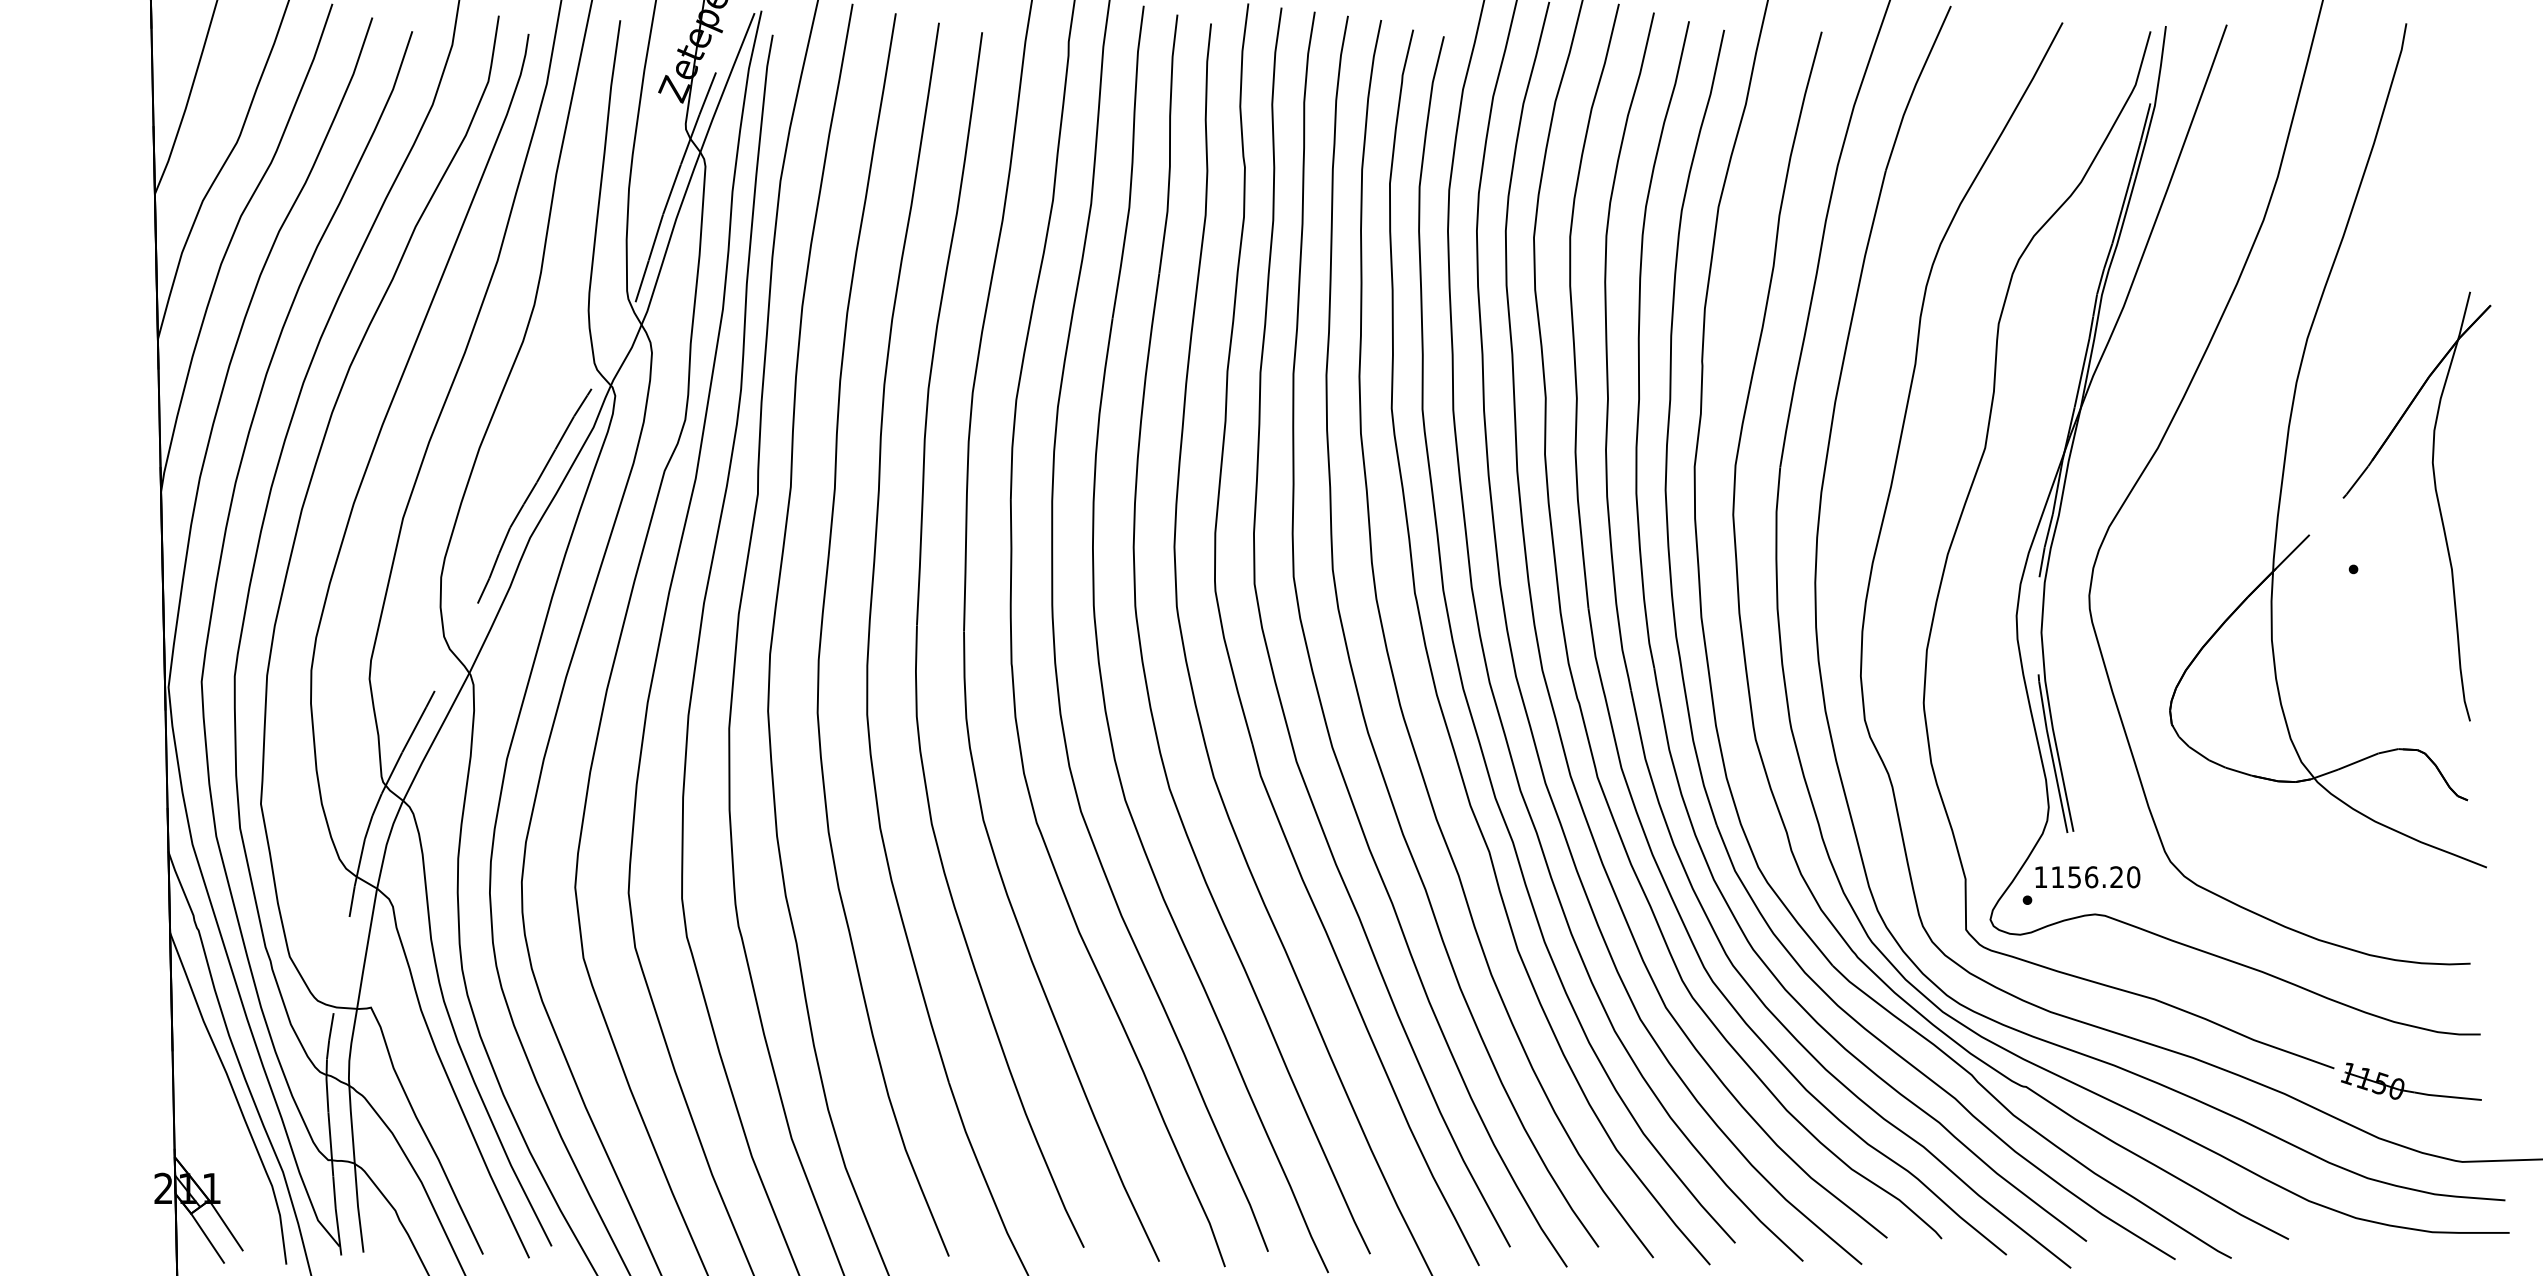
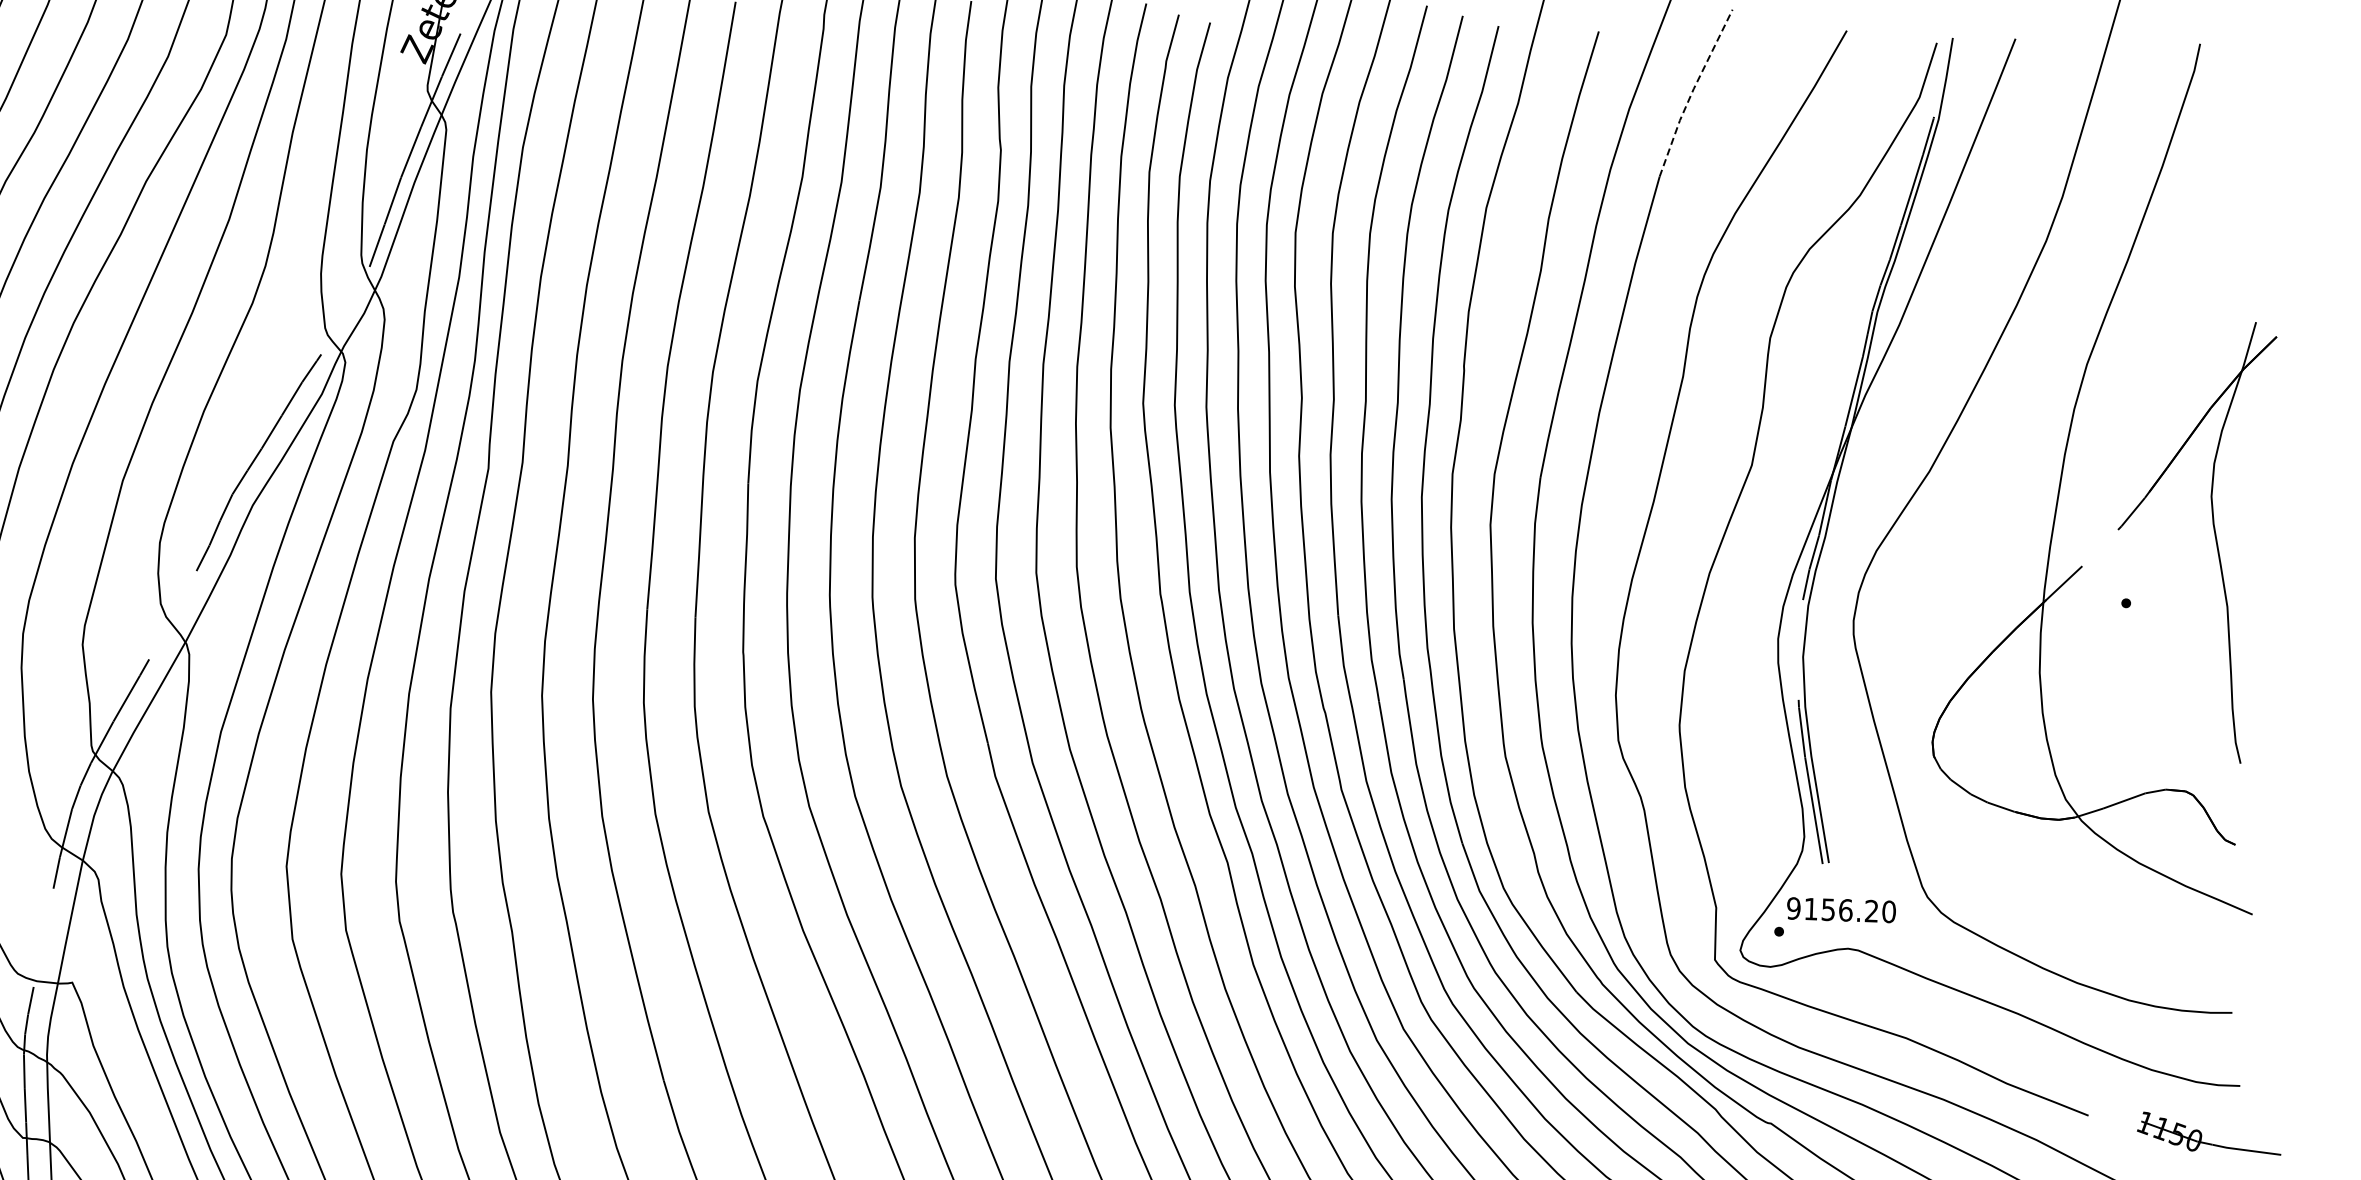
line: (1914, 87) -> (1692, 92), solid -> dashed
text: (2040, 877) -> (1793, 908), 1156.20 -> 9156.20
part: (2404, 1082) -> (2202, 1134), moved

